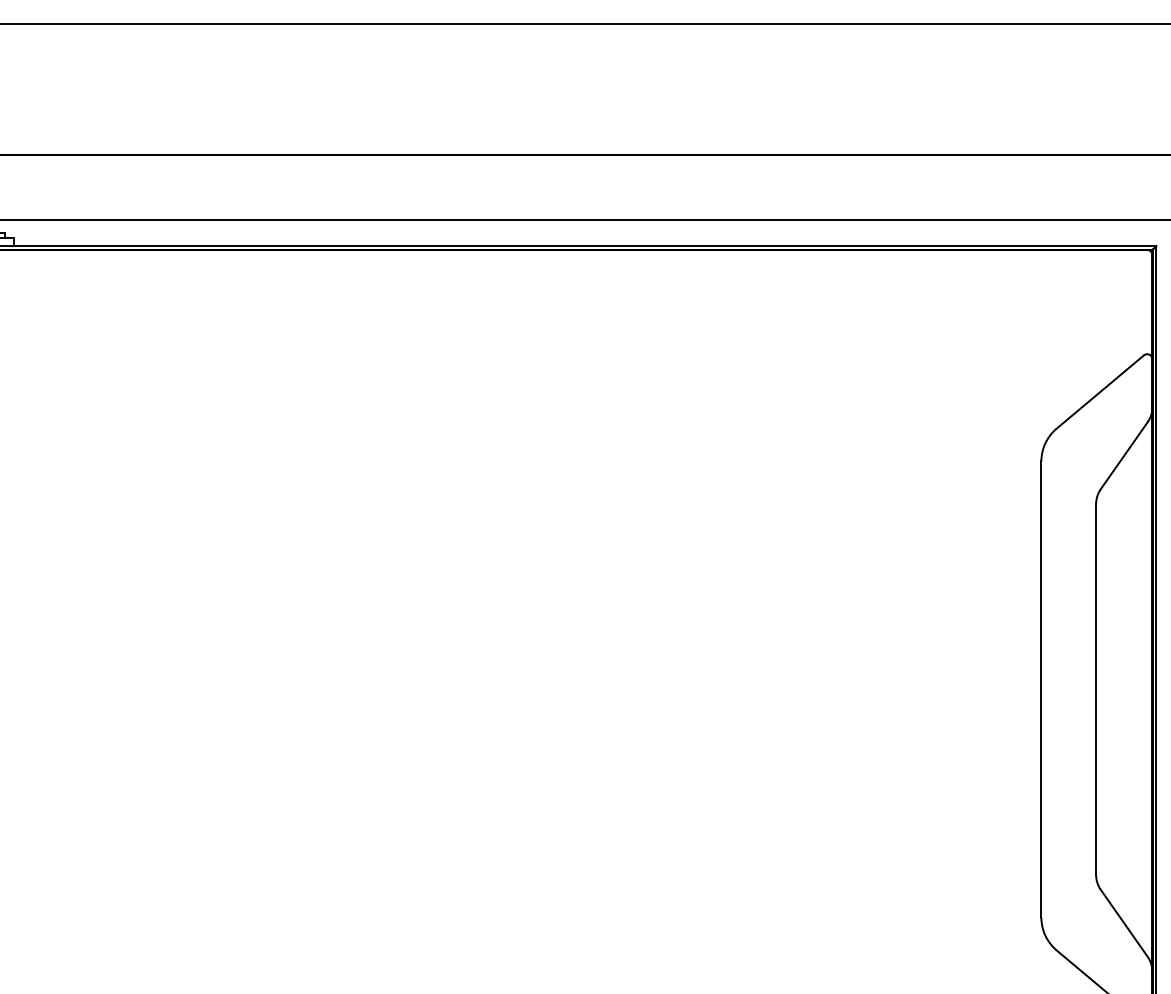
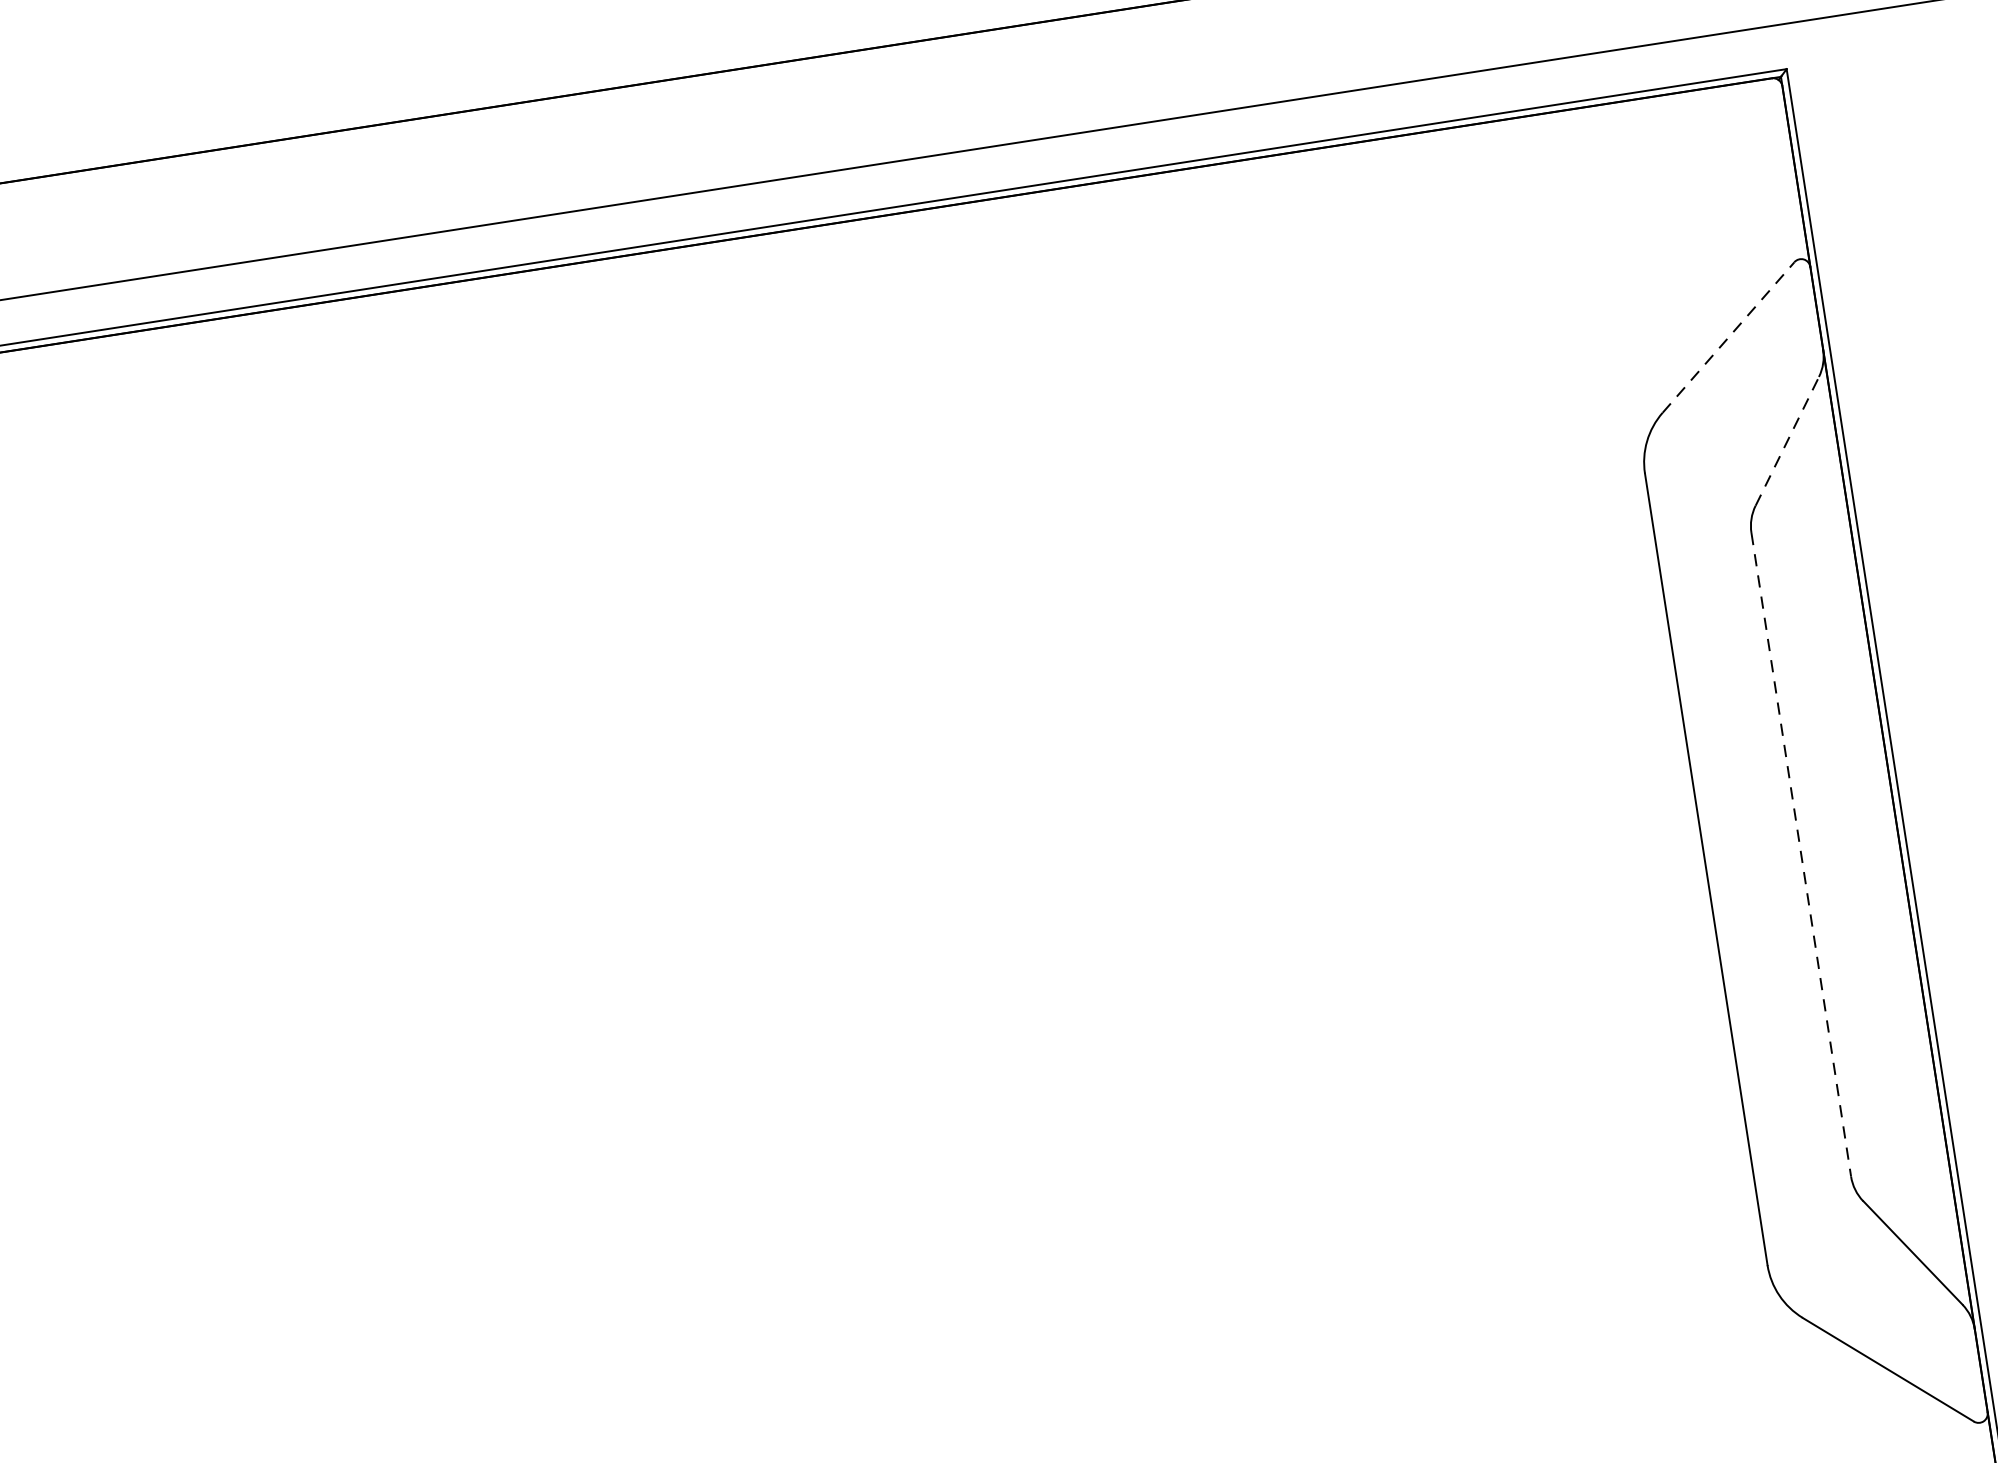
line: (1100, 392) -> (1729, 338), solid -> dashed
line: (1124, 455) -> (1787, 441), solid -> dashed
line: (1096, 690) -> (1802, 856), solid -> dashed

